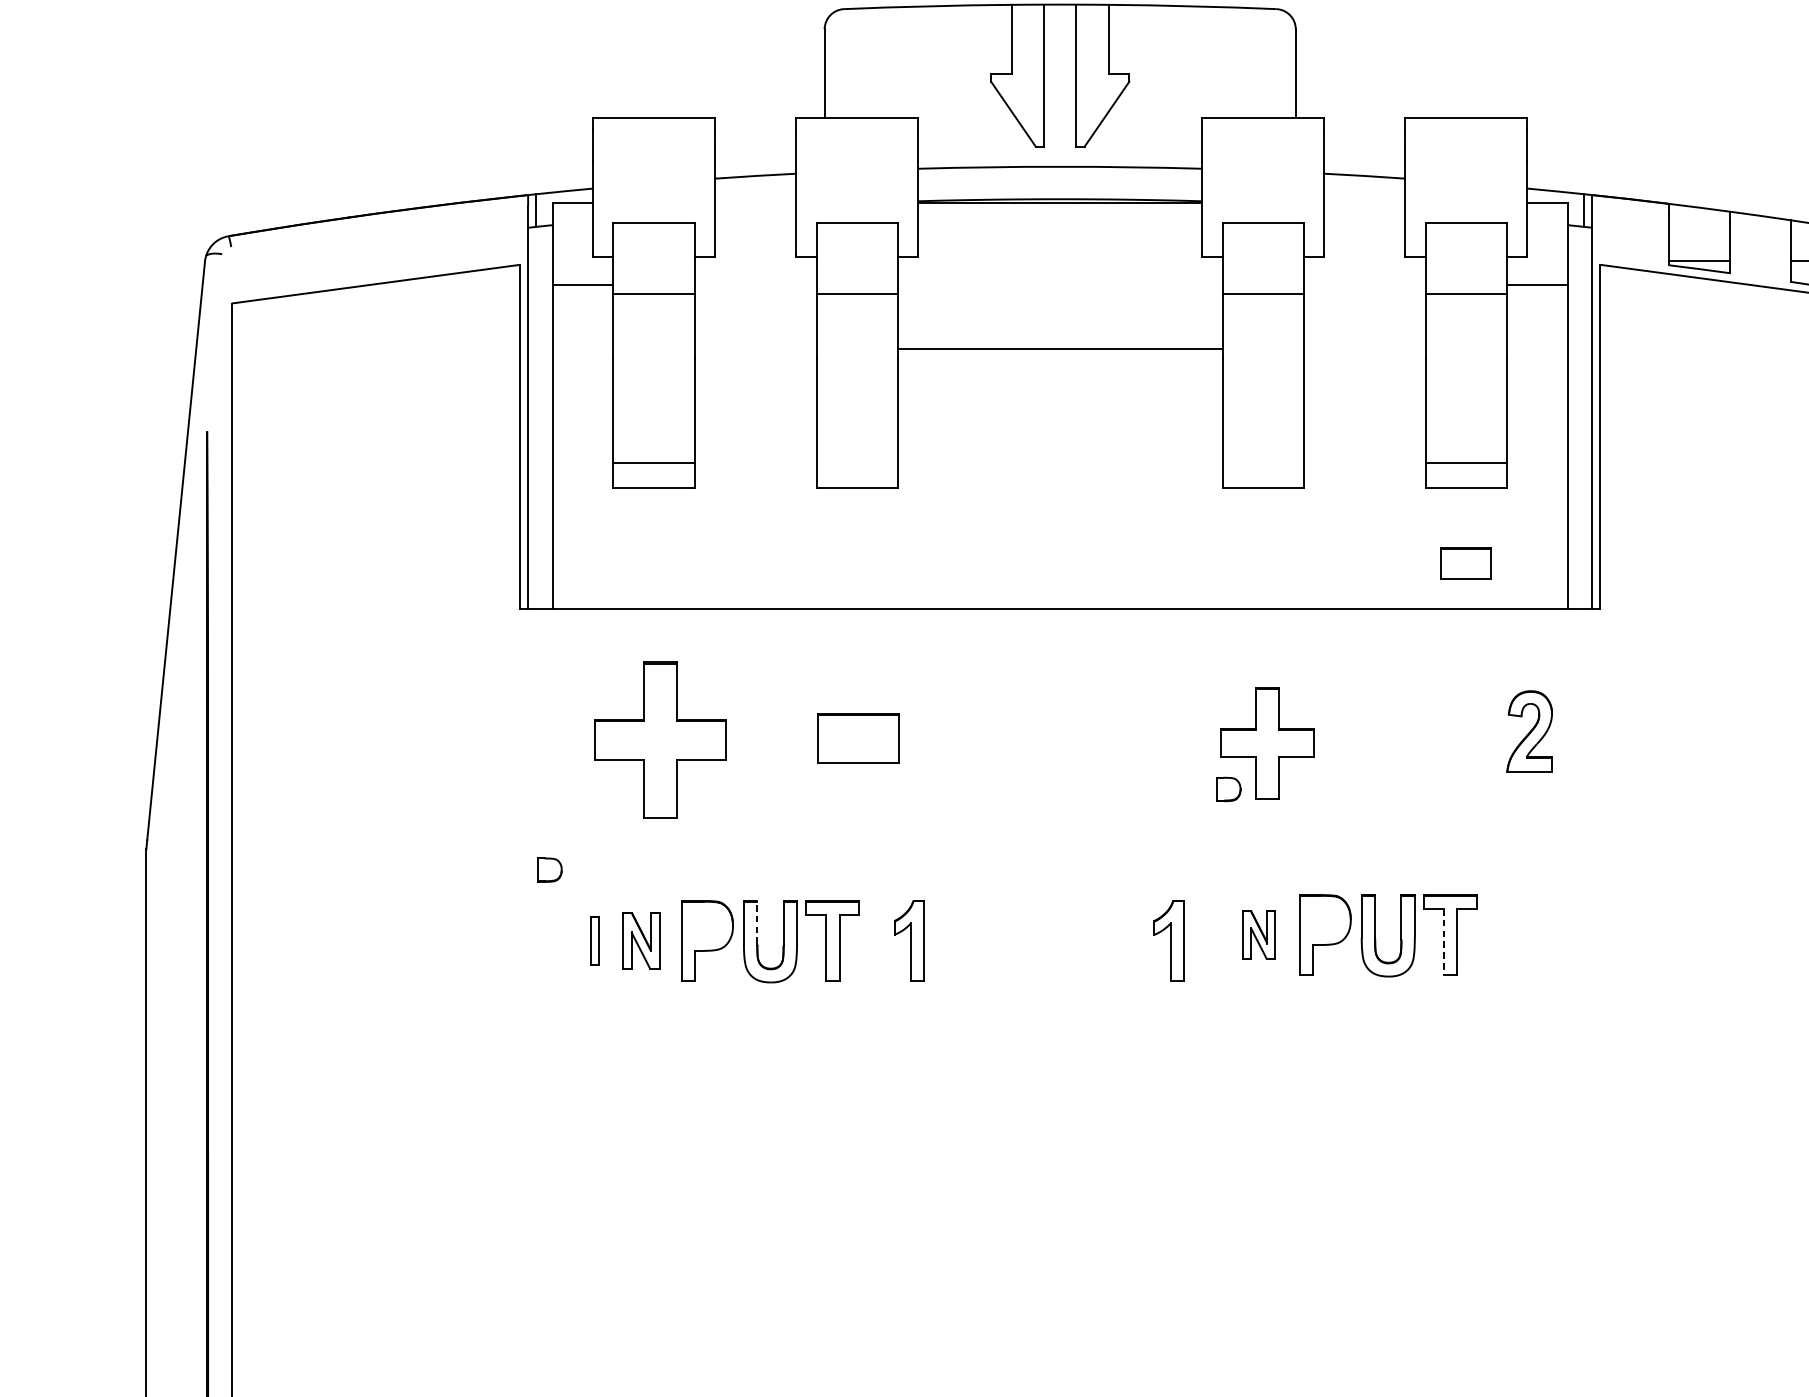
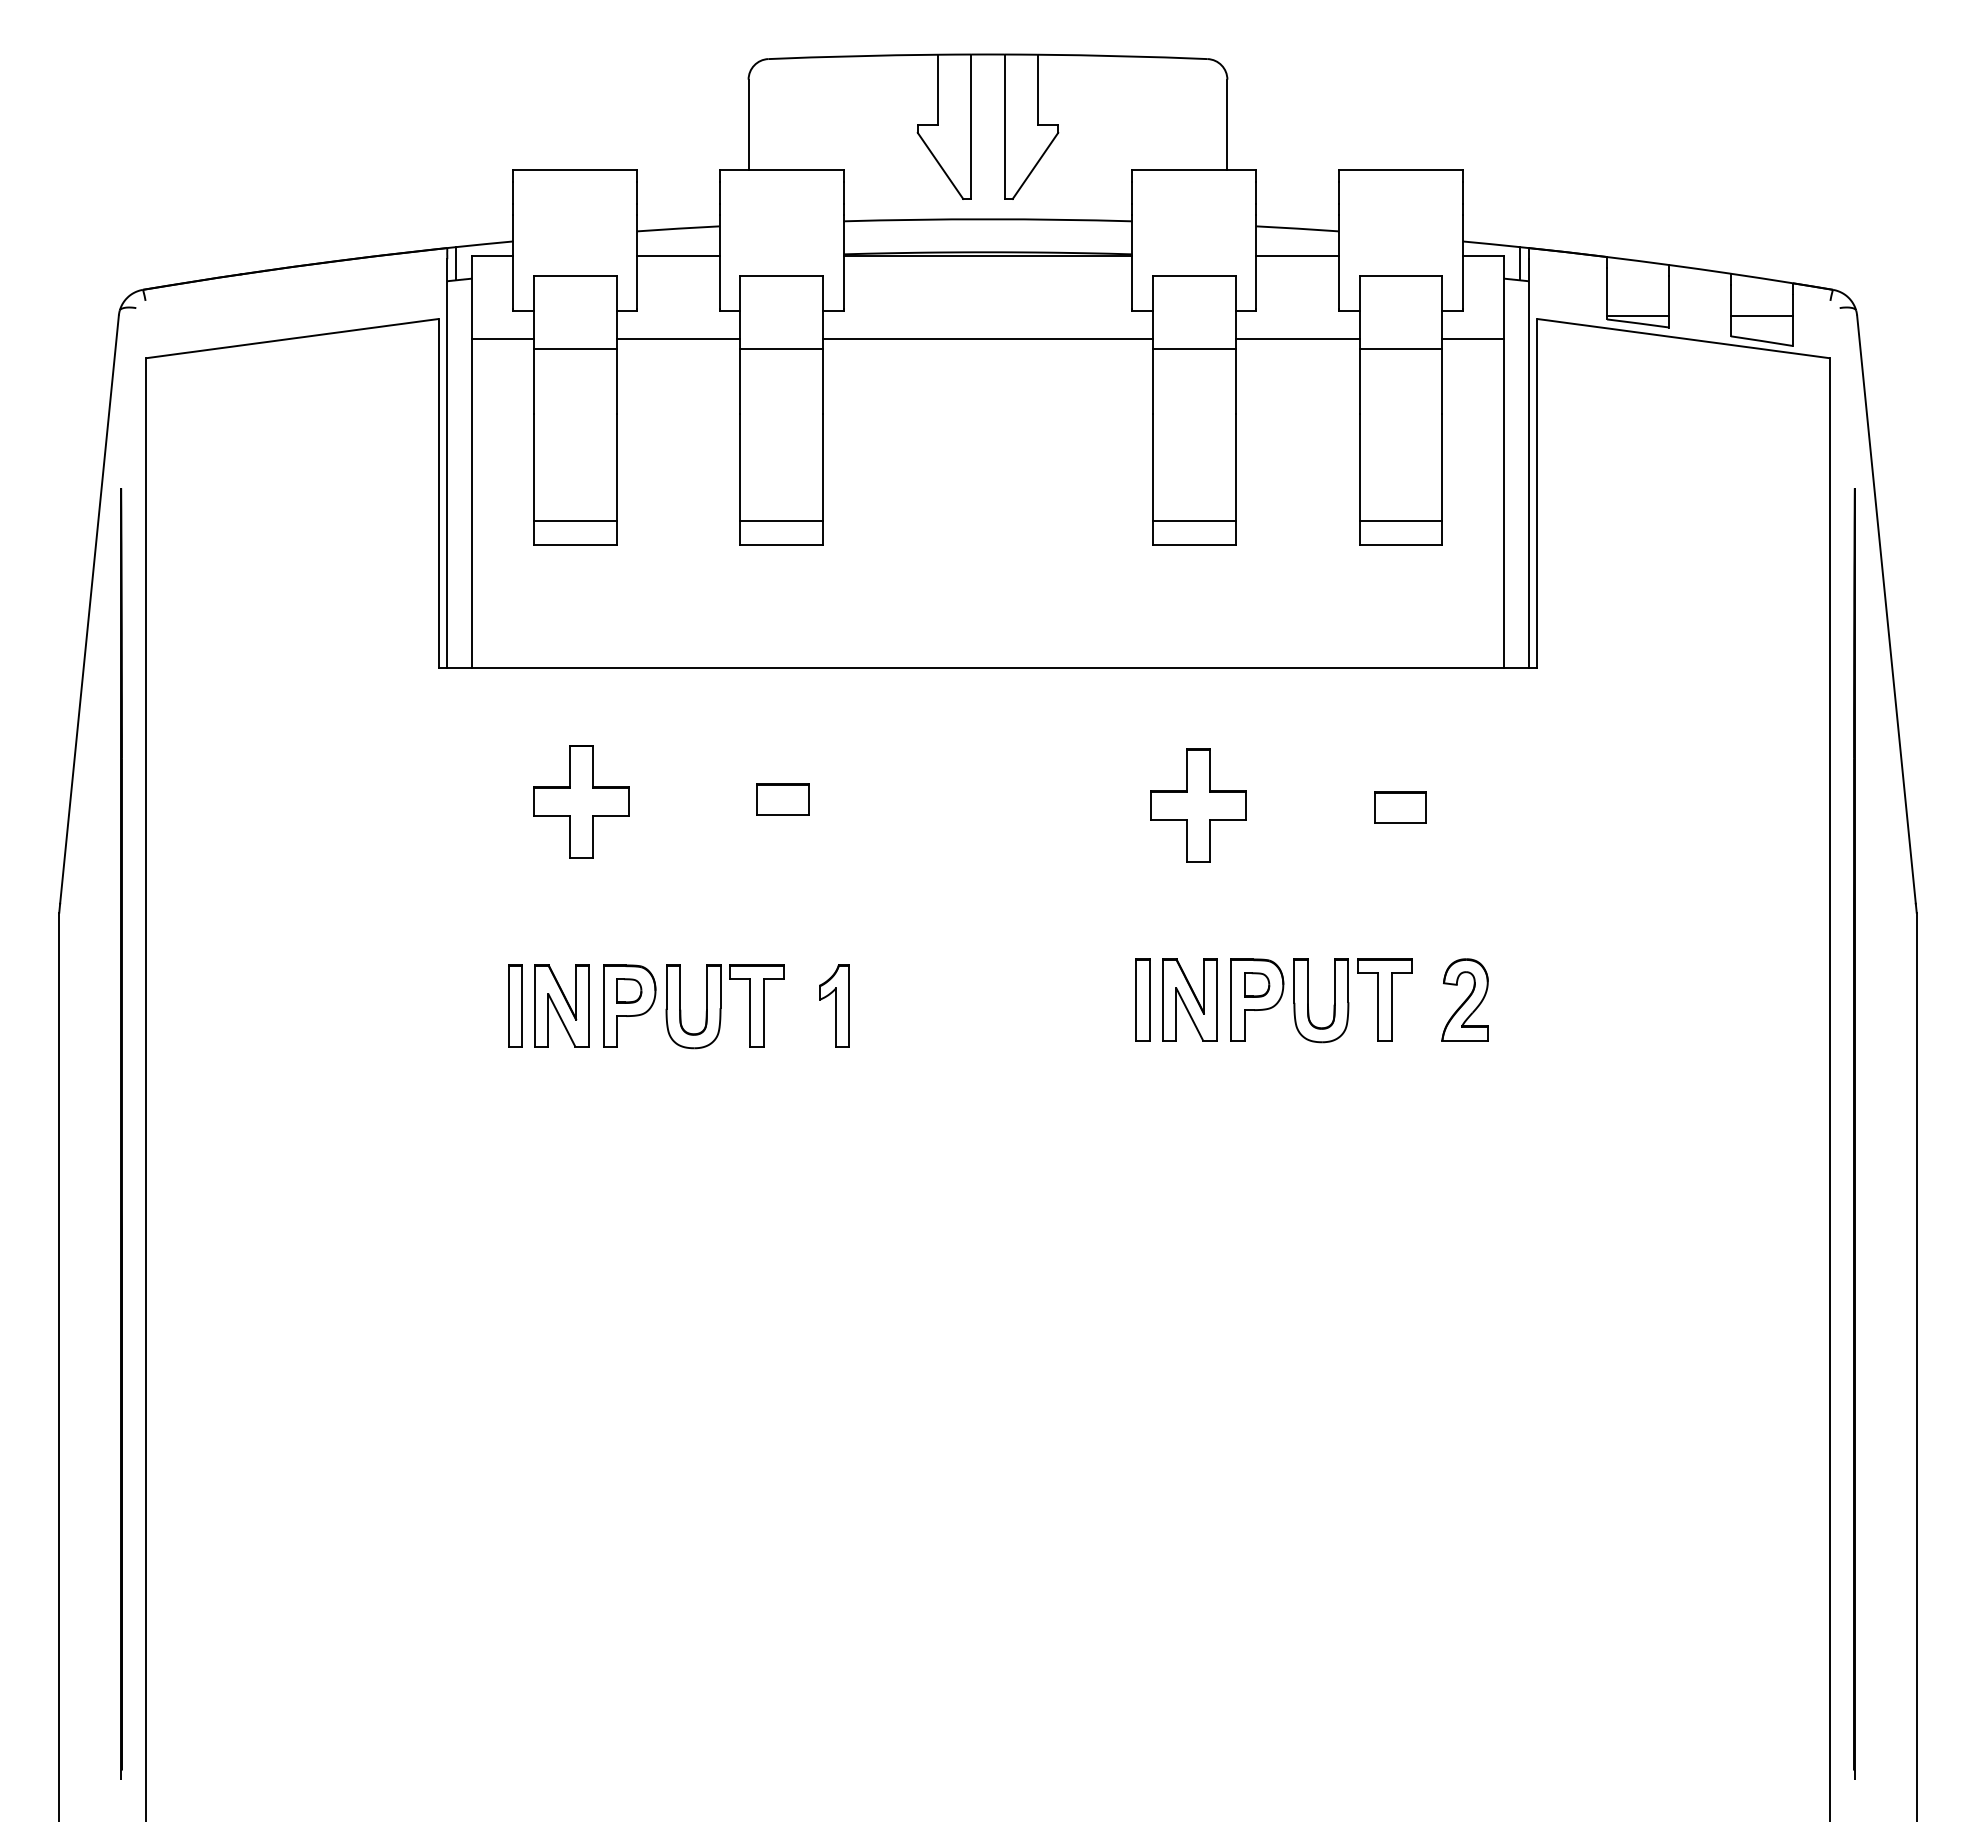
line: (755, 203) -> (678, 256), added
line: (1364, 203) -> (1297, 256), added
line: (755, 284) -> (678, 338), added
line: (1364, 284) -> (1297, 338), added
line: (1059, 348) -> (987, 338), moved
line: (857, 463) -> (781, 520), added
line: (1263, 463) -> (1194, 520), added
part: (1466, 563) -> (1400, 807), moved
part: (1529, 730) -> (1464, 999), moved
part: (858, 737) -> (782, 799), size x0.62
part: (660, 739) -> (581, 801), size x0.71
part: (1228, 788) -> (1257, 984), moved
part: (550, 869) -> (629, 990), moved
line: (757, 922) -> (680, 987), dashed -> solid
part: (1212, 934) -> (1142, 999), added
part: (1258, 934) -> (1189, 999), size x1.67
part: (595, 940) -> (515, 1005), size x1.67
part: (640, 940) -> (561, 1005), size x1.43
part: (1168, 940) -> (1098, 1005), removed
line: (1444, 942) -> (1378, 1007), dashed -> solid

